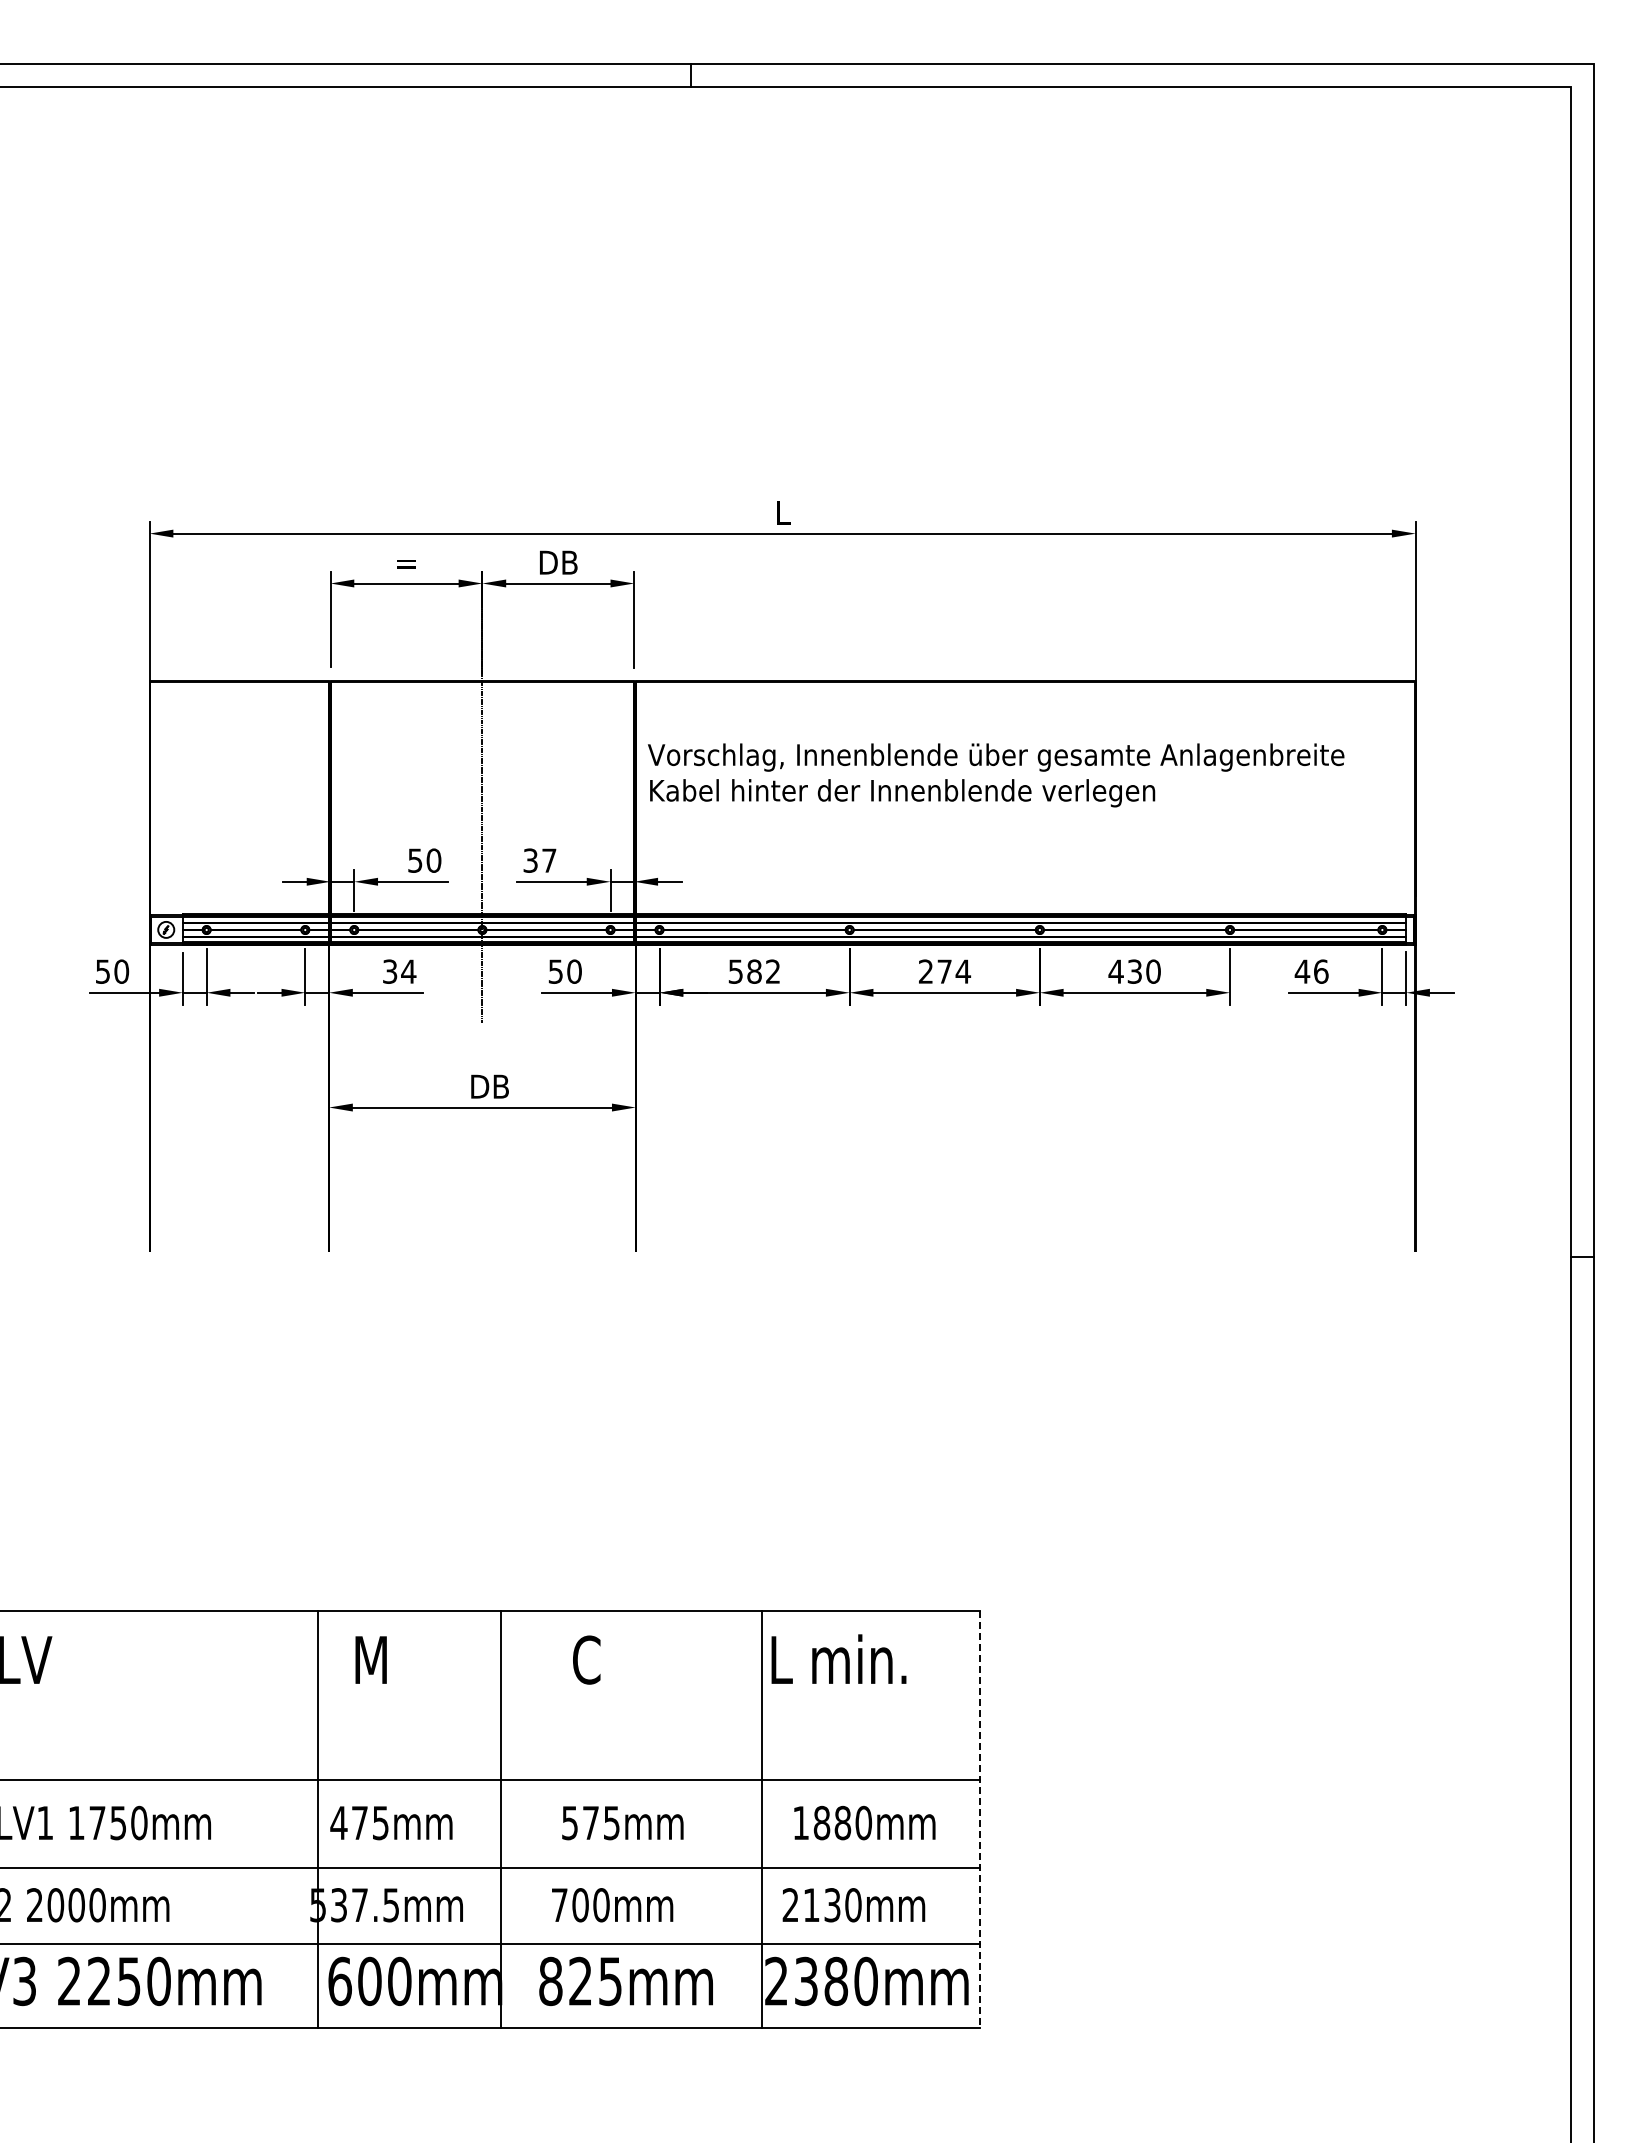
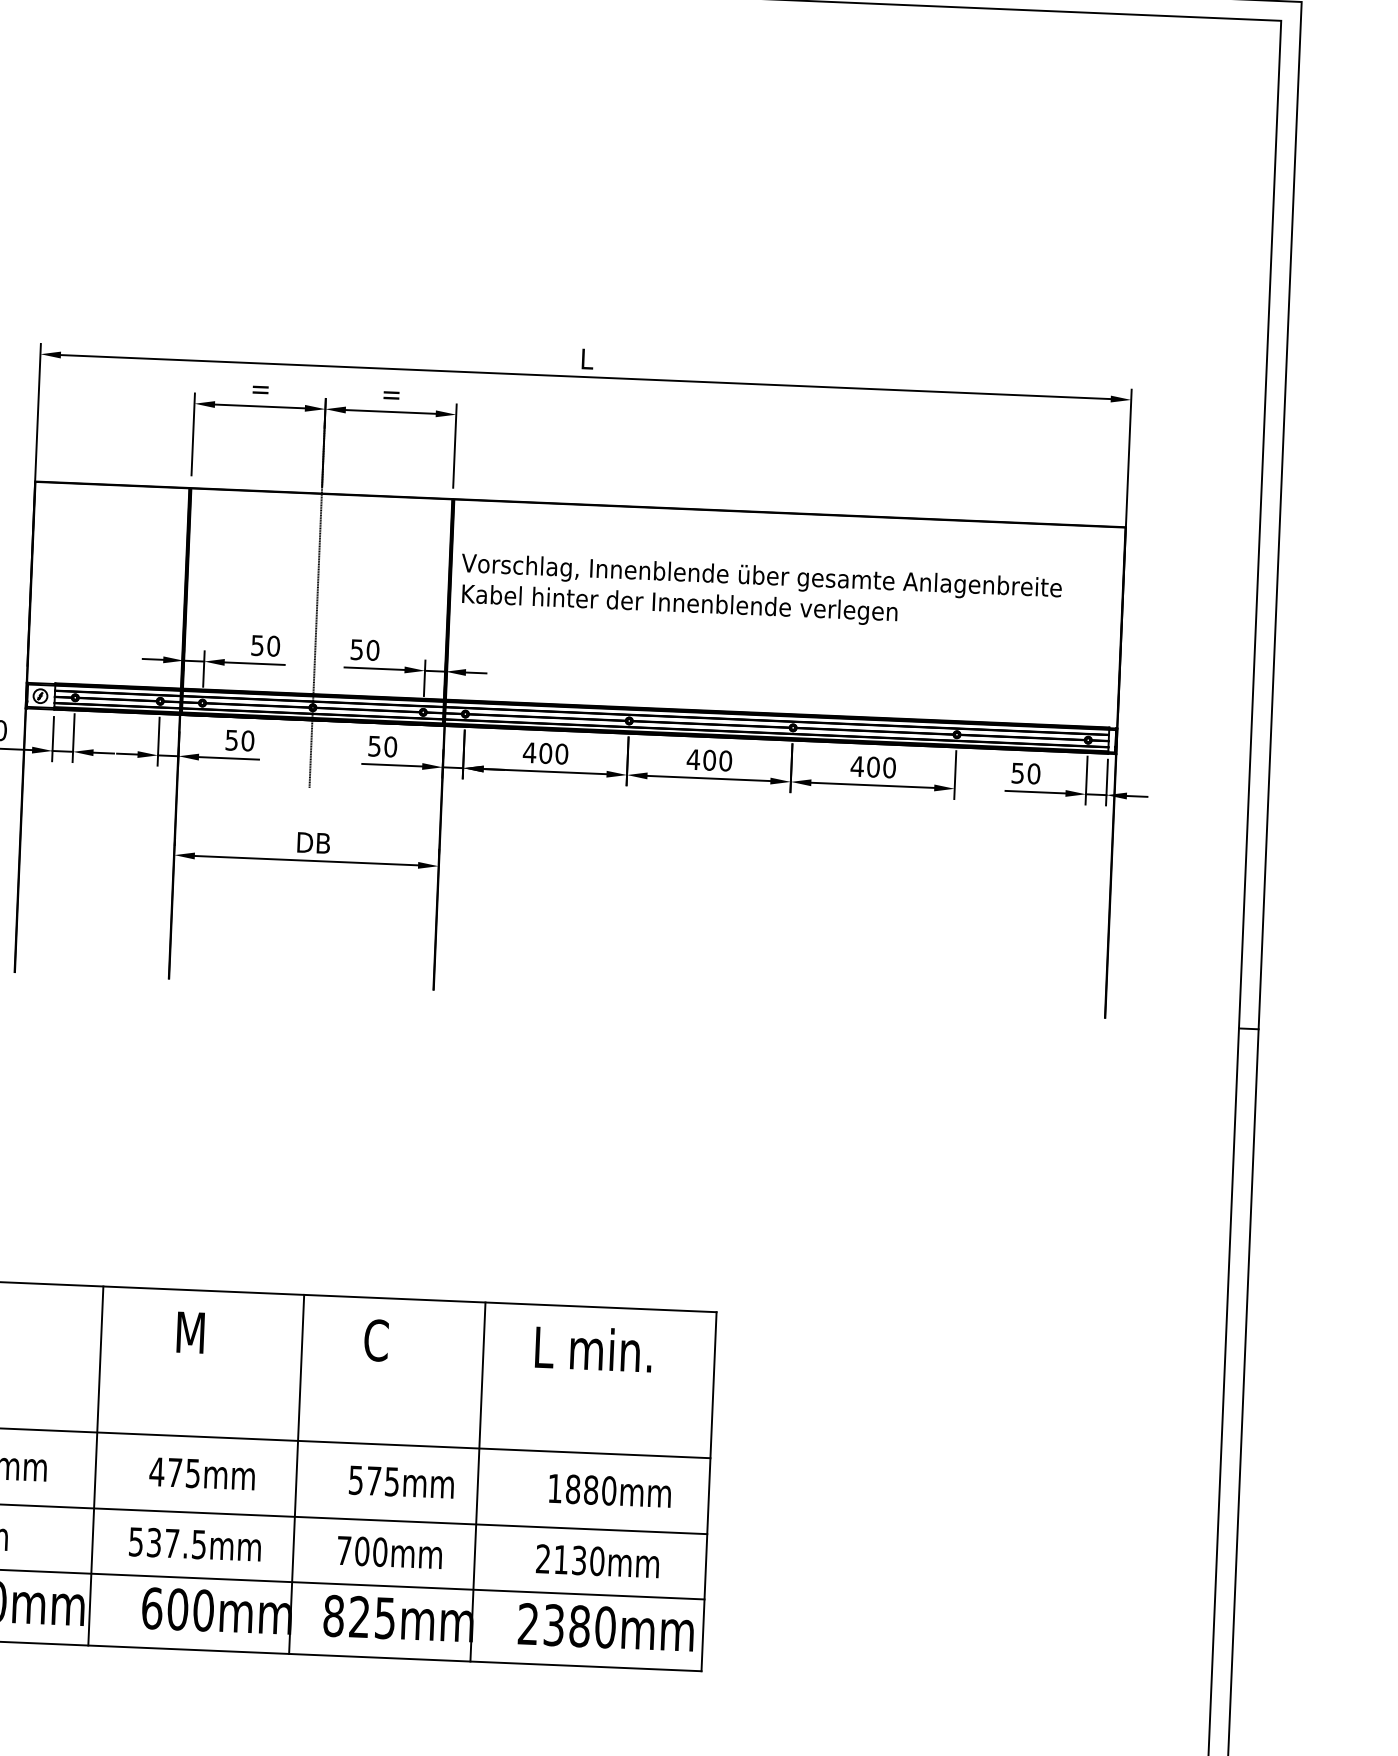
text: (558, 562) -> (391, 393), DB -> =
text: (540, 860) -> (365, 649), 37 -> 50
text: (399, 971) -> (239, 740), 34 -> 50
text: (754, 971) -> (545, 753), 582 -> 400
text: (944, 971) -> (709, 760), 274 -> 400
text: (1134, 971) -> (873, 767), 430 -> 400
text: (1311, 971) -> (1025, 773), 46 -> 50
line: (317, 1818) -> (95, 1465), moved
line: (762, 1818) -> (478, 1481), moved
line: (979, 1819) -> (709, 1492), dashed -> solid

